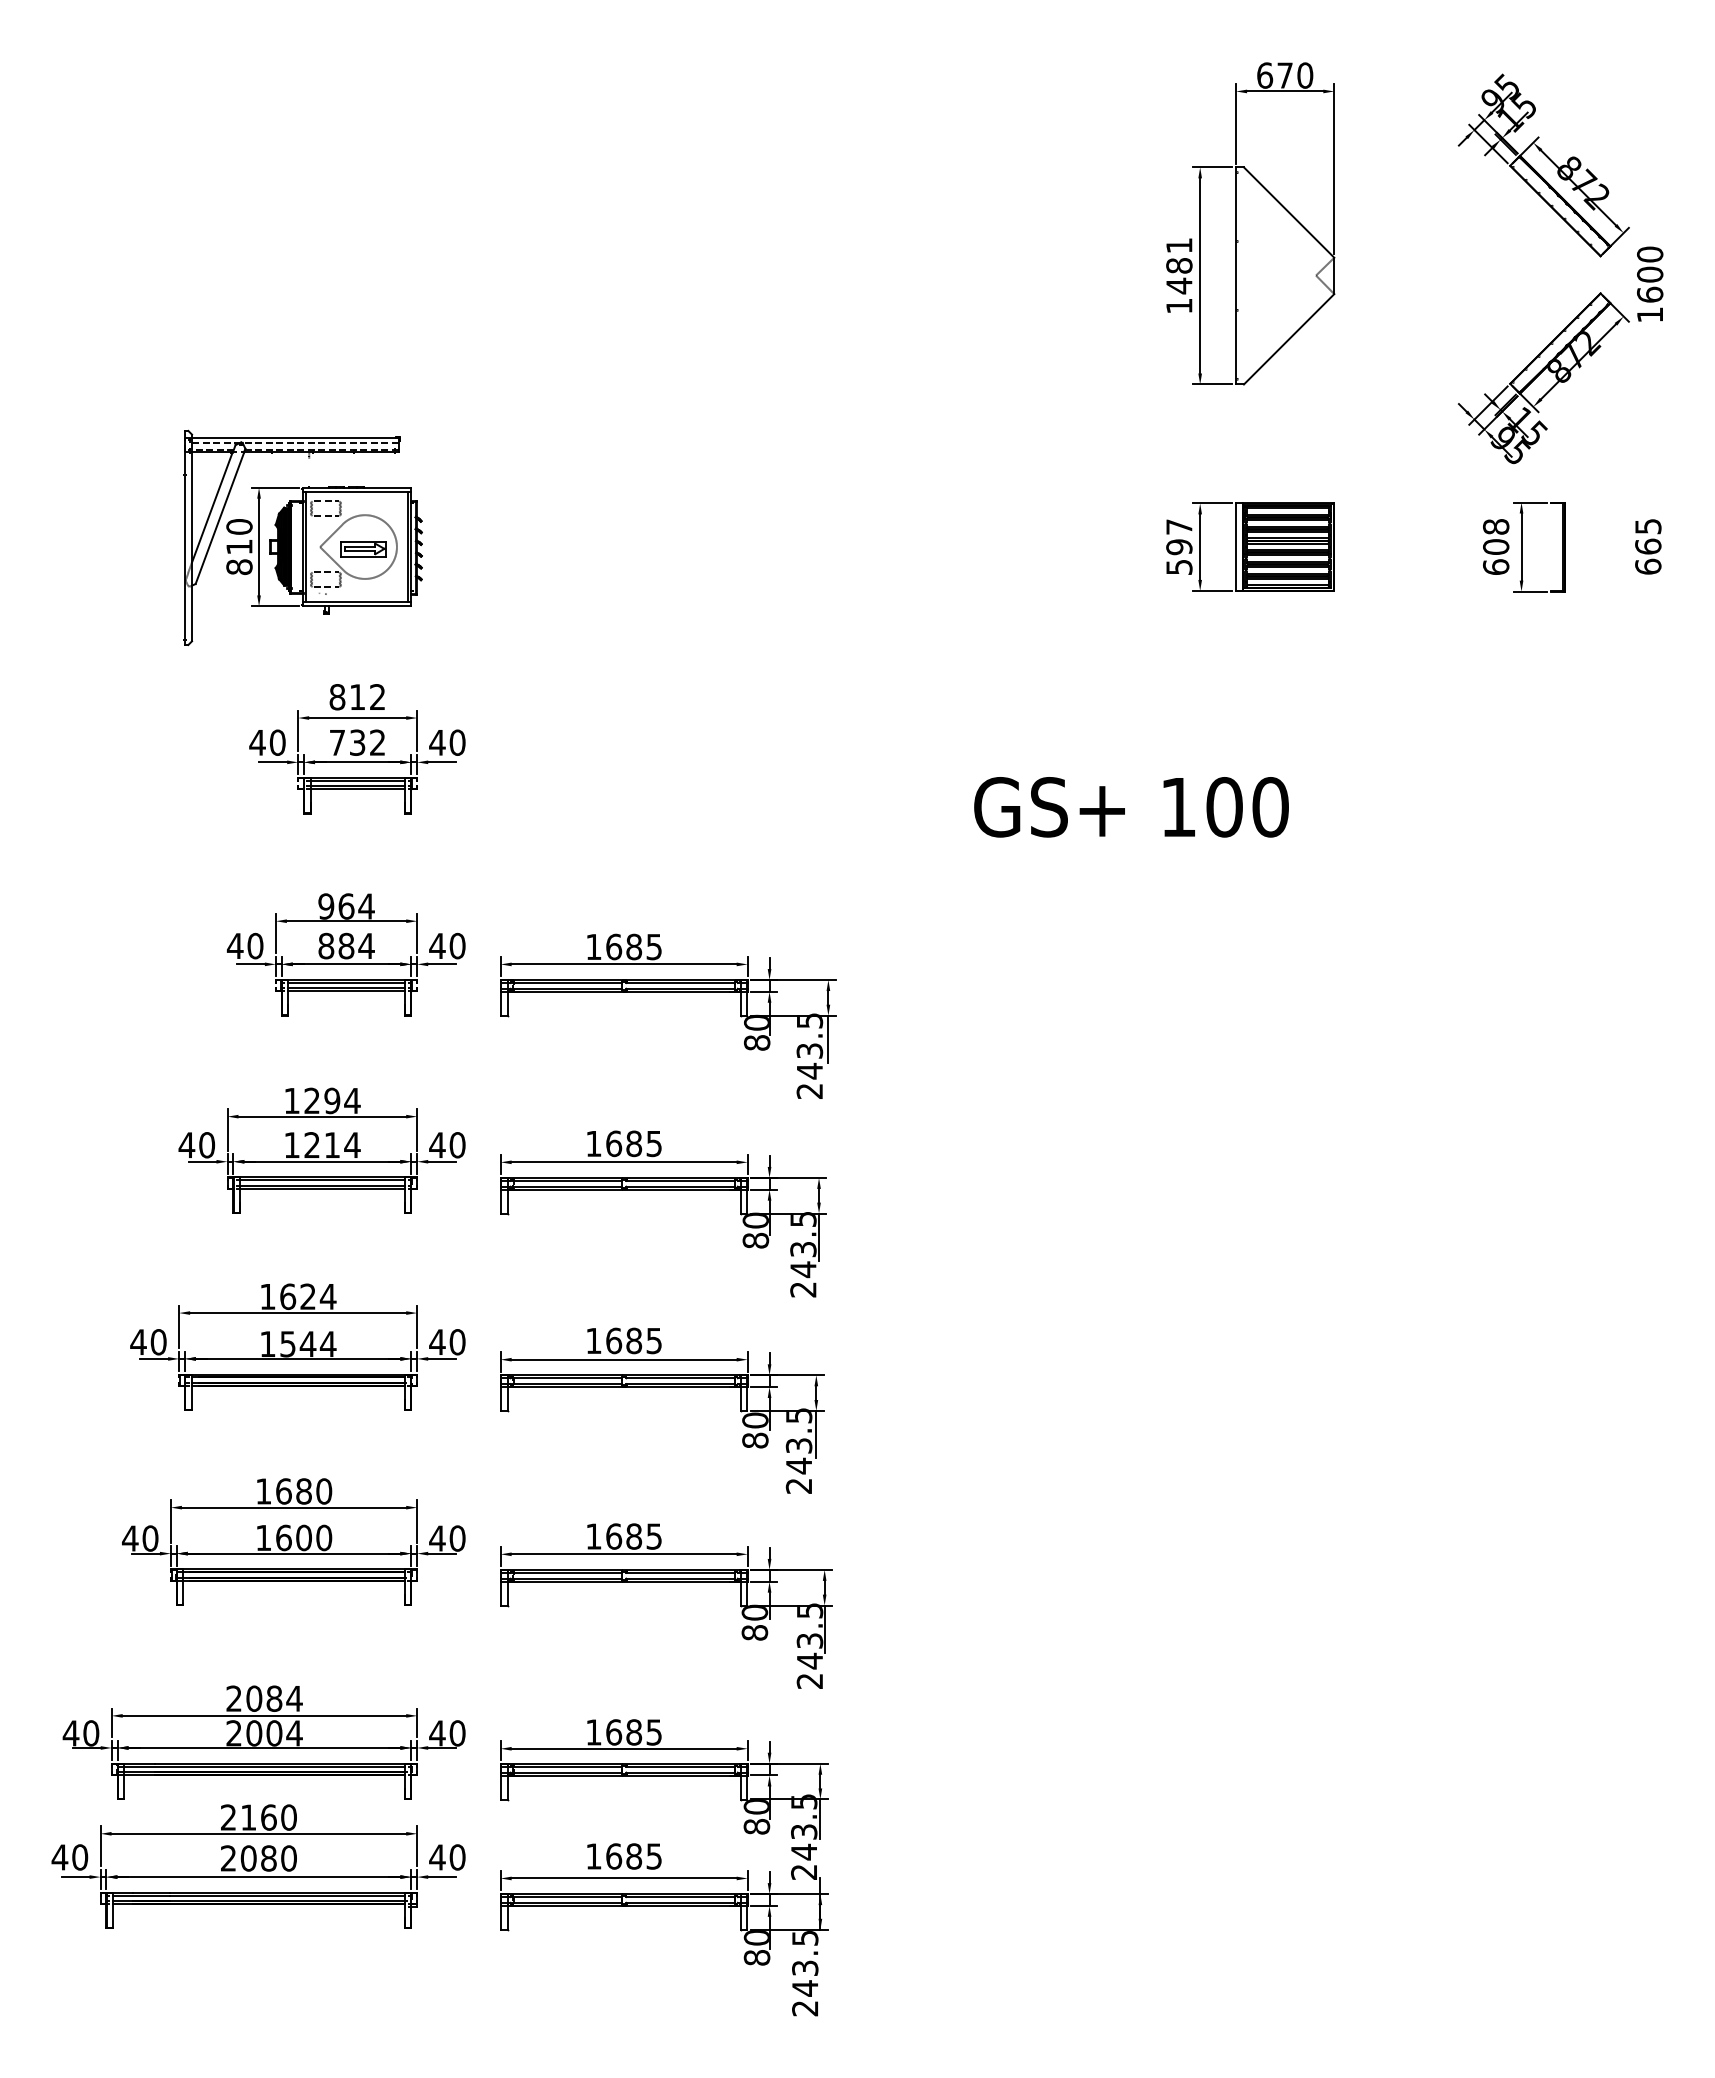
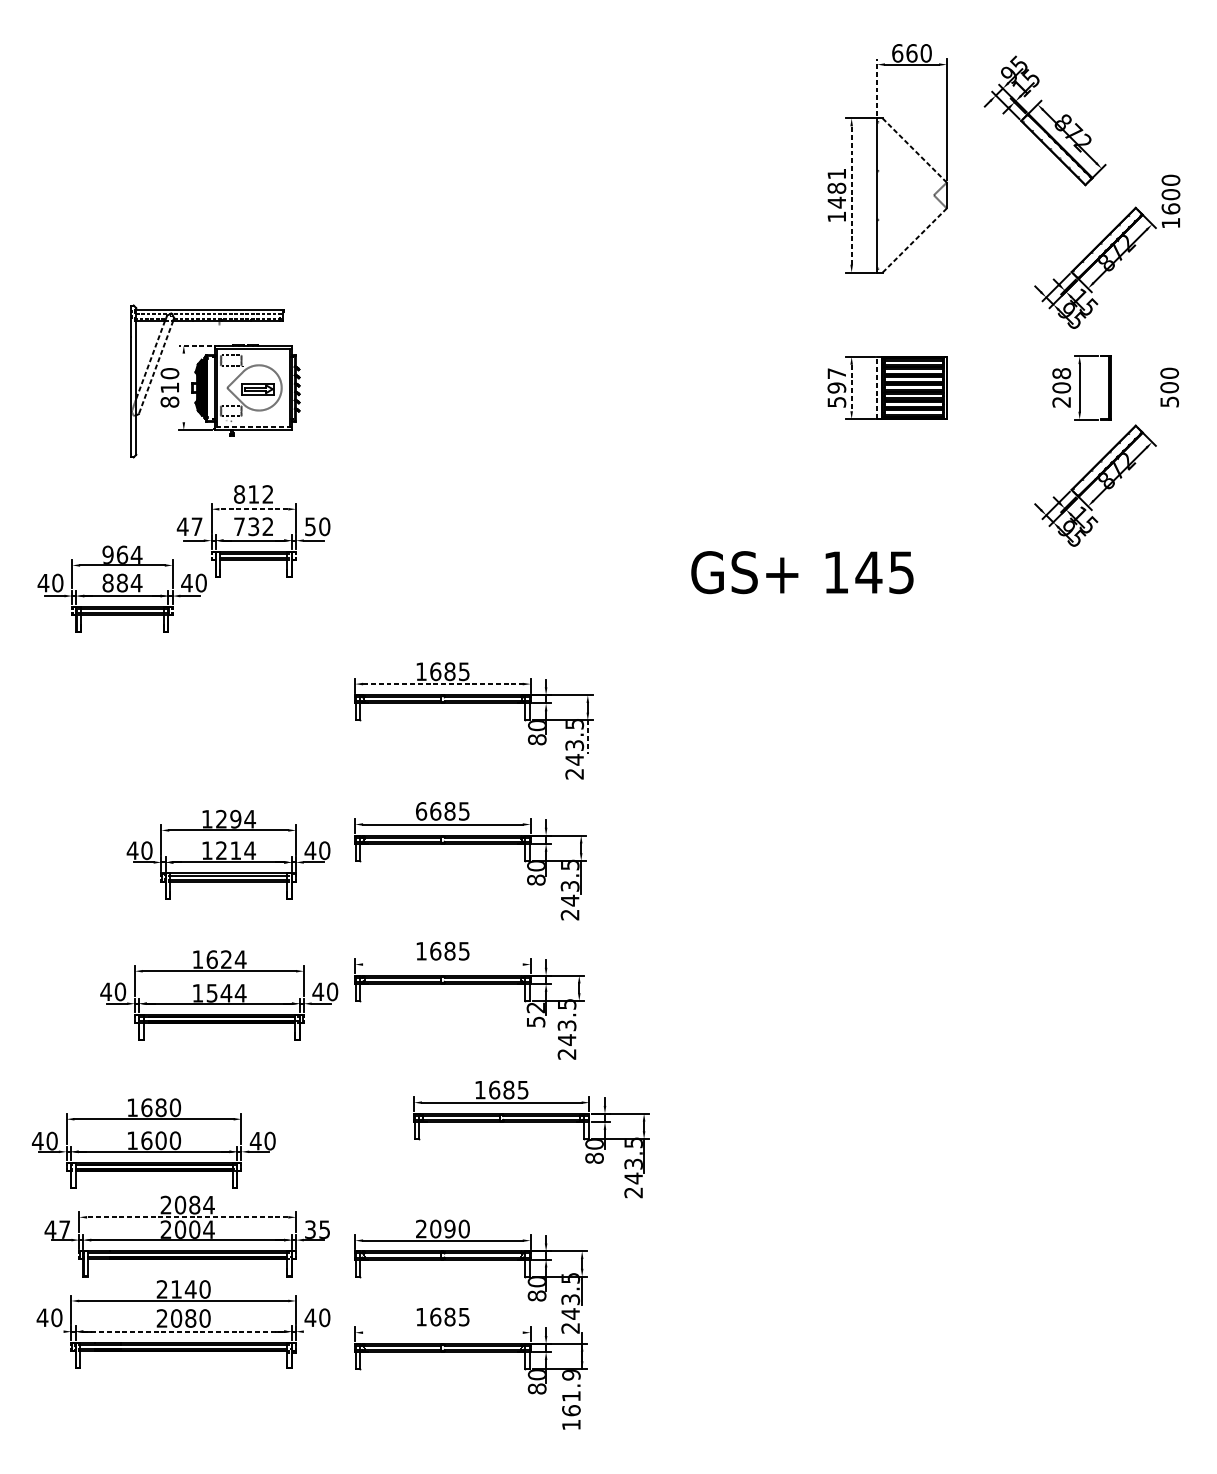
text: (1285, 75) -> (912, 53), 670 -> 660
line: (1236, 123) -> (877, 87), solid -> dashed
part: (1543, 165) -> (1044, 120), moved
line: (1289, 212) -> (915, 150), solid -> dashed
line: (1200, 275) -> (851, 195), solid -> dashed
line: (1289, 339) -> (915, 240), solid -> dashed
line: (275, 487) -> (195, 345), solid -> dashed
line: (212, 507) -> (150, 359), solid -> dashed
line: (219, 518) -> (155, 367), solid -> dashed
line: (259, 546) -> (184, 387), removed
text: (1648, 546) -> (1169, 387), 665 -> 500
line: (1200, 547) -> (851, 388), solid -> dashed
line: (1236, 547) -> (877, 388), solid -> dashed
text: (1496, 566) -> (1061, 401), 608 -> 208
line: (356, 601) -> (252, 426), solid -> dashed
part: (1543, 684) -> (1095, 485), added
line: (357, 718) -> (253, 509), solid -> dashed
text: (277, 742) -> (196, 526), 40 -> 47
text: (437, 742) -> (310, 526), 40 -> 50
text: (1246, 807) -> (884, 572), 100 -> 145
part: (345, 954) -> (121, 589), moved
line: (624, 964) -> (443, 684), solid -> dashed
line: (828, 1039) -> (587, 737), solid -> dashed
text: (593, 1143) -> (421, 811), 1685 -> 6685
part: (321, 1150) -> (228, 854), moved
part: (297, 1346) -> (218, 994), moved
line: (623, 1359) -> (442, 964), removed
text: (755, 1430) -> (536, 1014), 80 -> 52
line: (816, 1434) -> (579, 1017), removed
part: (293, 1541) -> (153, 1143), moved
part: (666, 1582) -> (531, 1122), moved
line: (264, 1715) -> (187, 1217), solid -> dashed
text: (624, 1732) -> (443, 1229), 1685 -> 2090
text: (91, 1733) -> (64, 1229), 40 -> 47
text: (447, 1733) -> (317, 1229), 40 -> 35
text: (268, 1817) -> (190, 1289), 2160 -> 2140
line: (75, 1877) -> (53, 1331), removed
line: (259, 1877) -> (184, 1331), solid -> dashed
line: (442, 1877) -> (314, 1331), removed
line: (623, 1878) -> (442, 1332), removed
text: (805, 1973) -> (571, 1400), 243.5 -> 161.9

